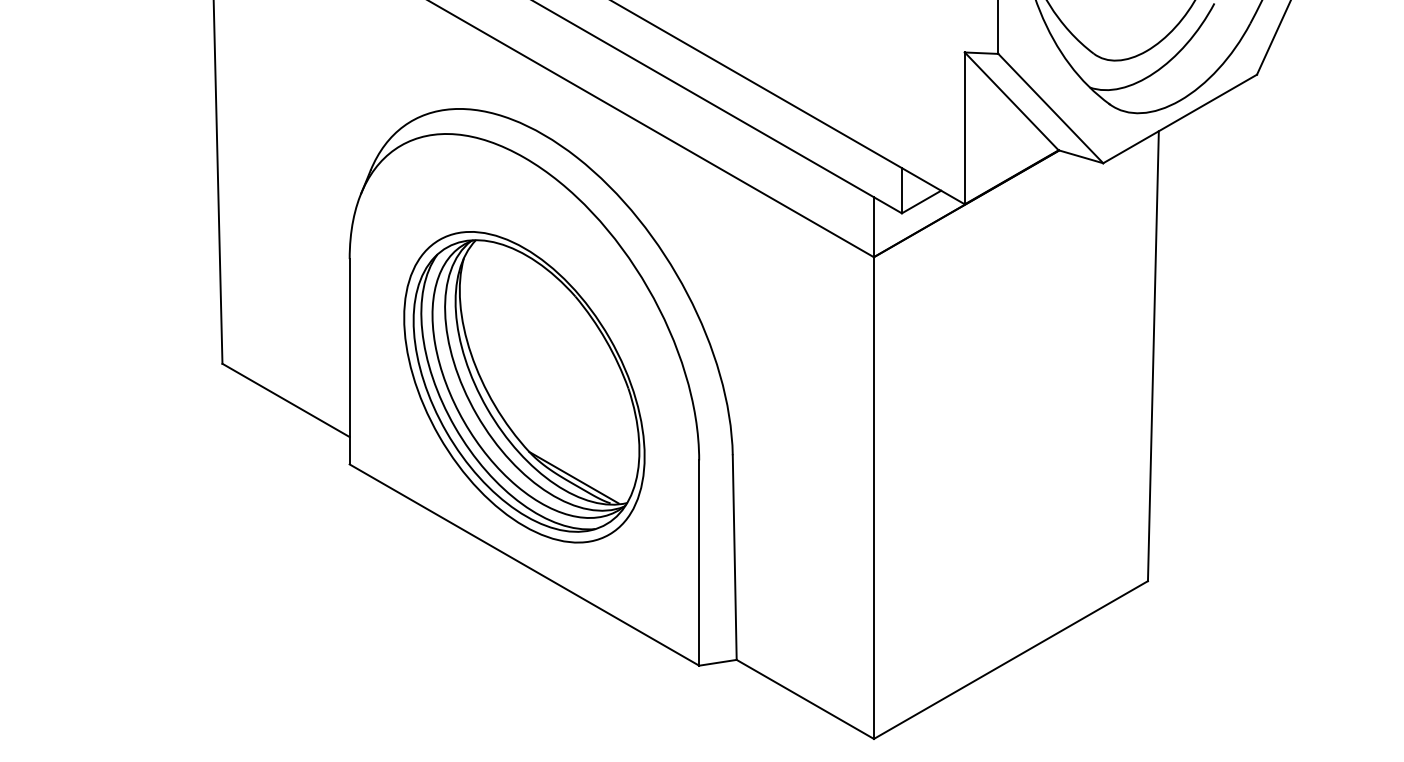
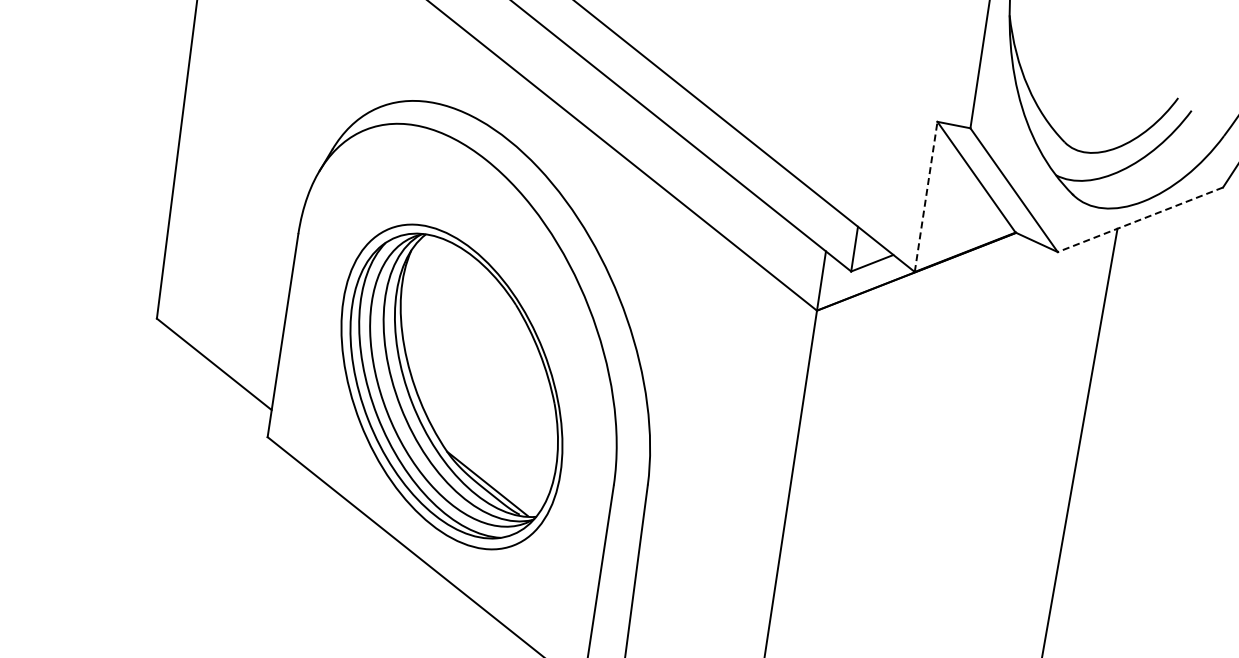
line: (1180, 118) -> (1140, 219), solid -> dashed
line: (964, 128) -> (925, 196), solid -> dashed

